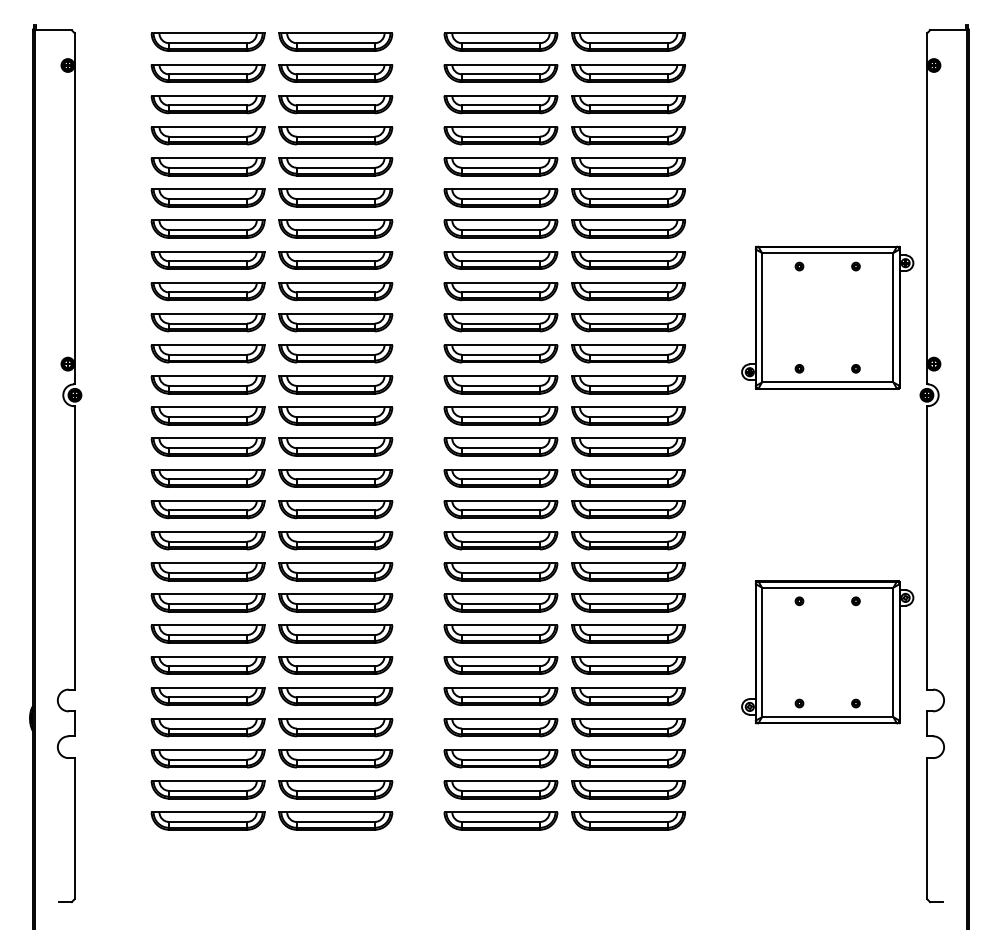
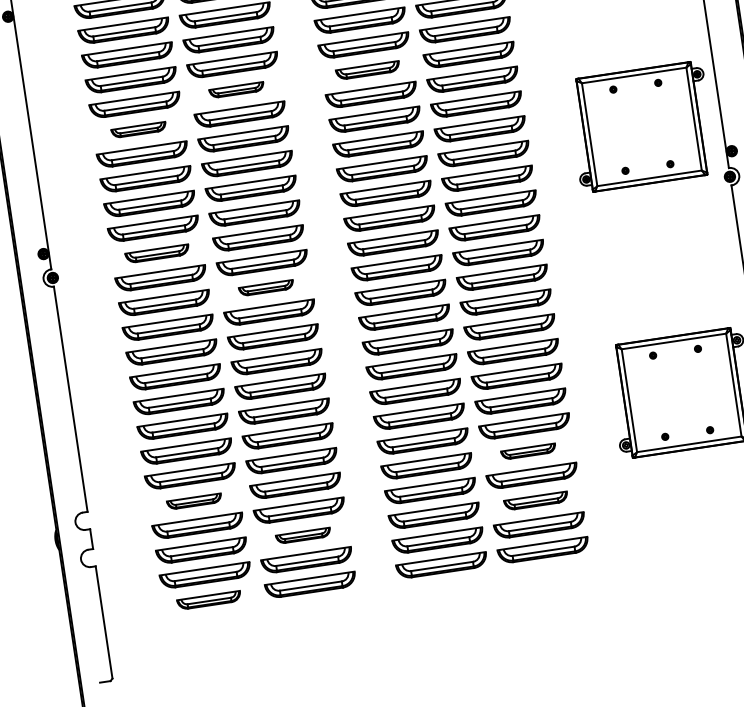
part: (335, 197) -> (236, 89), size x0.6
part: (500, 197) -> (367, 70), size x0.7
part: (207, 228) -> (138, 129), size x0.6
part: (207, 384) -> (156, 253), size x0.7
part: (335, 446) -> (266, 287), size x0.6
part: (207, 696) -> (193, 501), size x0.6
part: (628, 696) -> (528, 451), size x0.6
part: (335, 758) -> (303, 535), size x0.6
part: (628, 758) -> (535, 500), size x0.7
part: (207, 820) -> (208, 600), size x0.7

